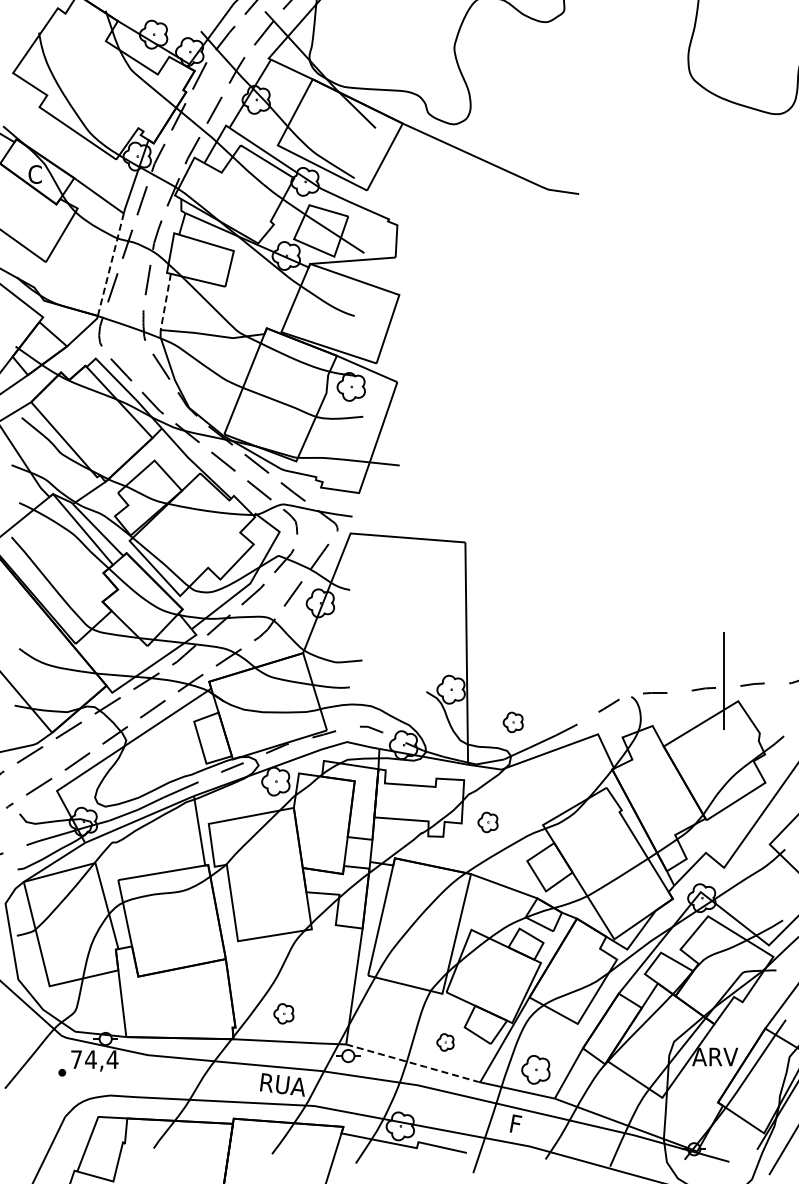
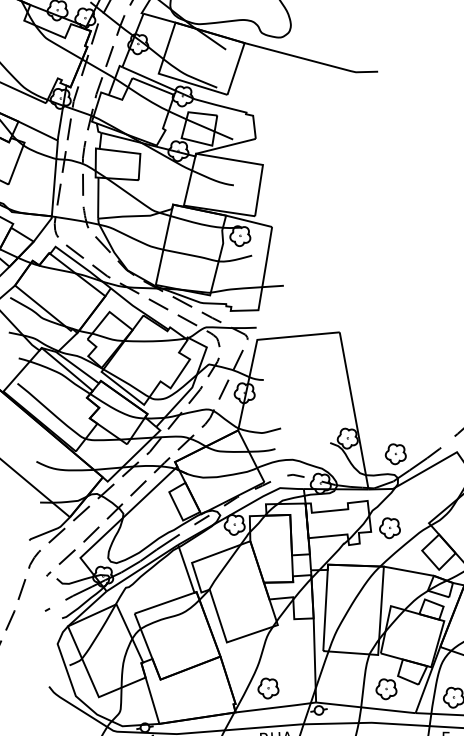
line: (110, 264) -> (54, 178), dashed -> solid
line: (165, 301) -> (98, 197), dashed -> solid
part: (512, 722) -> (394, 454), size x1.43
part: (487, 822) -> (389, 528), size x1.43
part: (283, 1013) -> (267, 688), size x1.43
part: (445, 1042) -> (386, 689), size x1.67
line: (414, 1063) -> (366, 707), dashed -> solid

